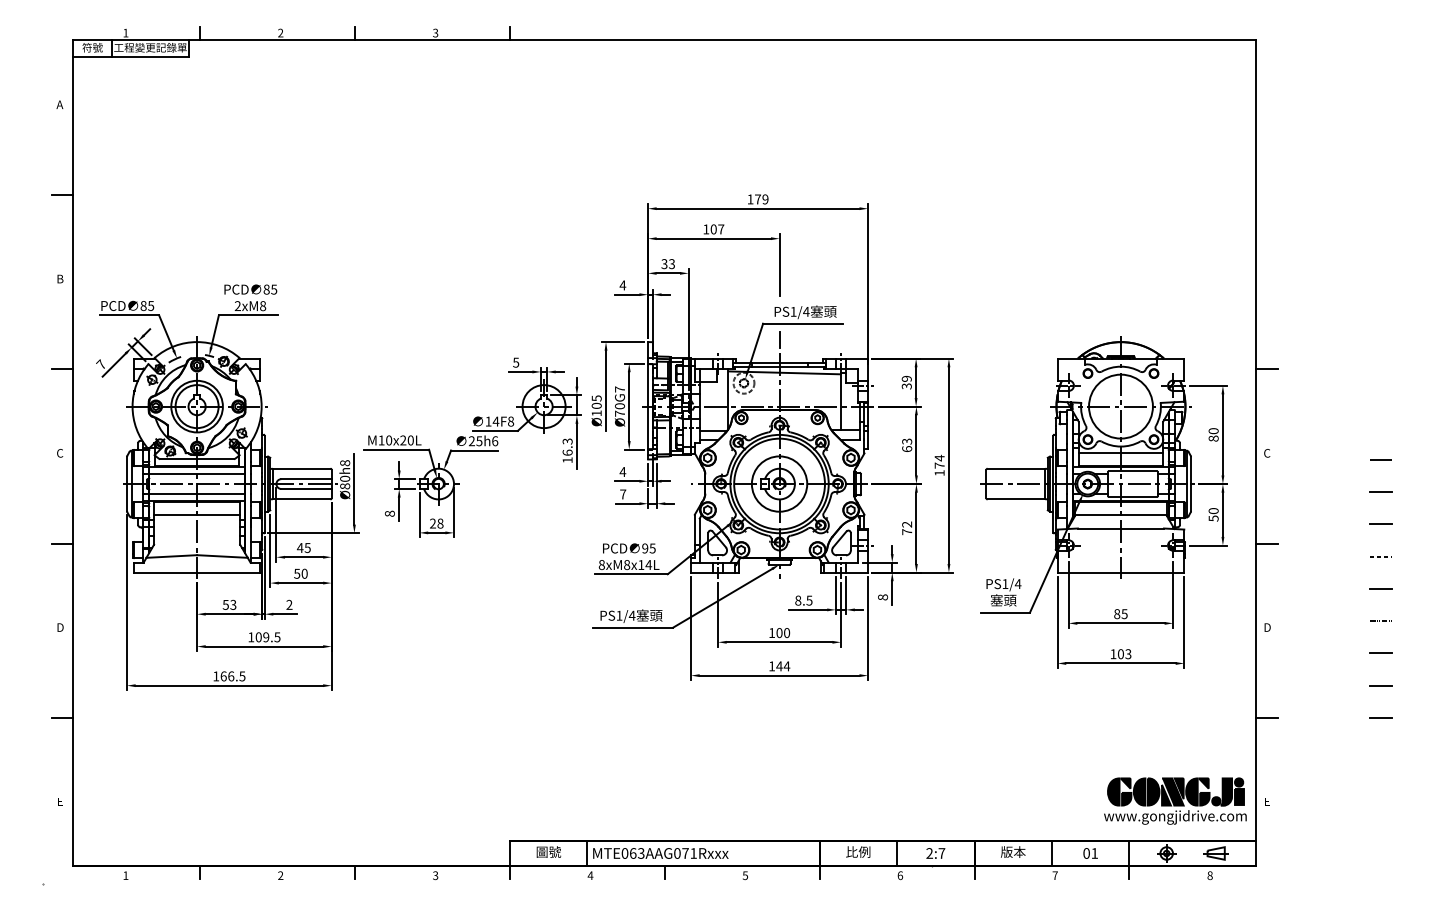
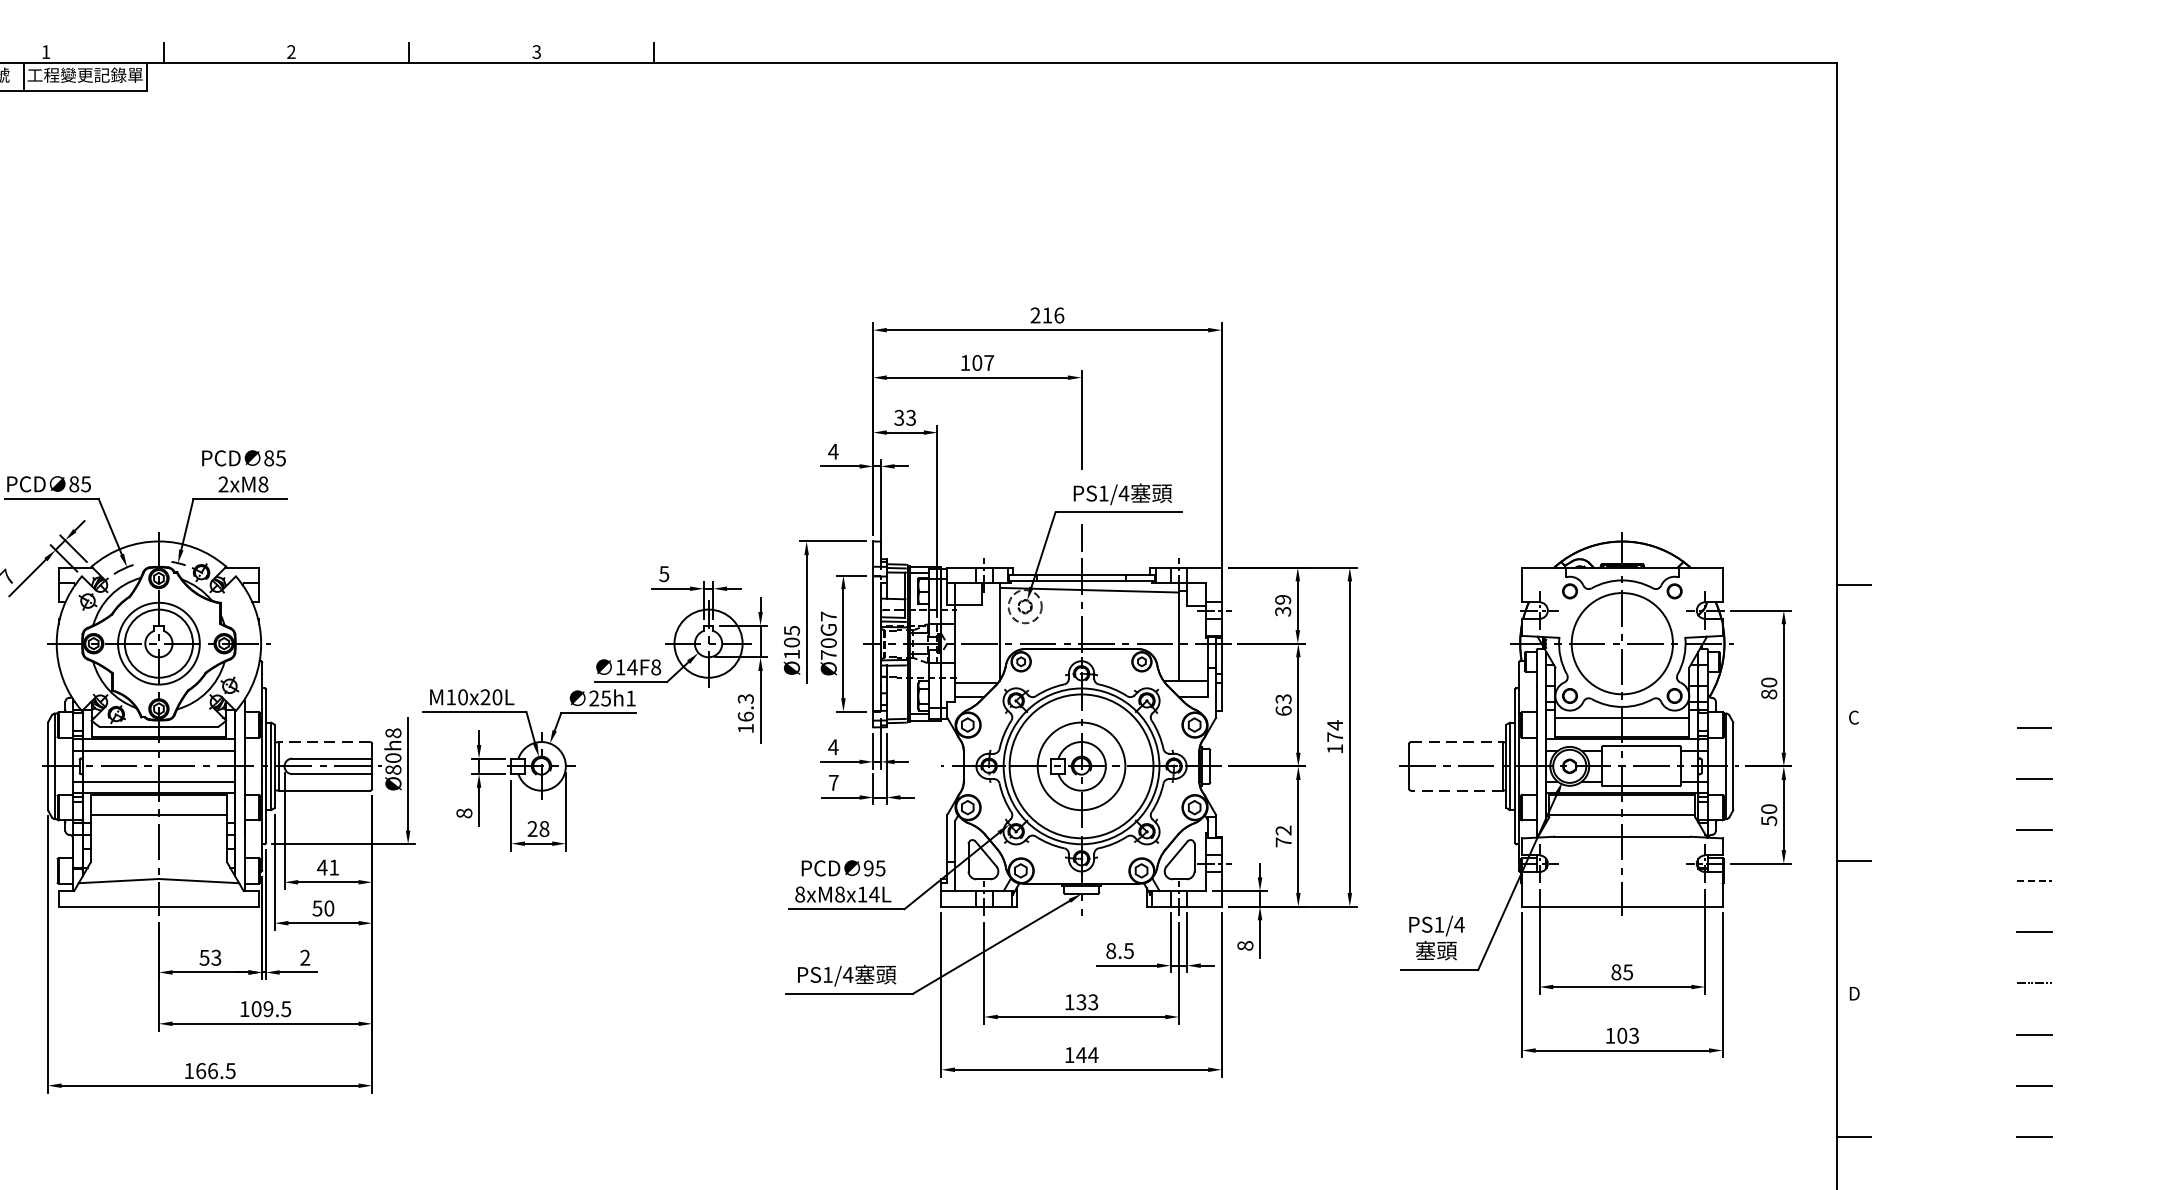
text: (757, 199) -> (1046, 315), 179 -> 216
text: (495, 441) -> (631, 698), 25h6 -> 25h1
line: (301, 468) -> (324, 741), solid -> dashed
line: (1016, 468) -> (1456, 741), solid -> dashed
line: (1016, 499) -> (1456, 790), solid -> dashed
text: (307, 548) -> (333, 868), 45 -> 41
text: (783, 632) -> (1087, 1001), 100 -> 133

